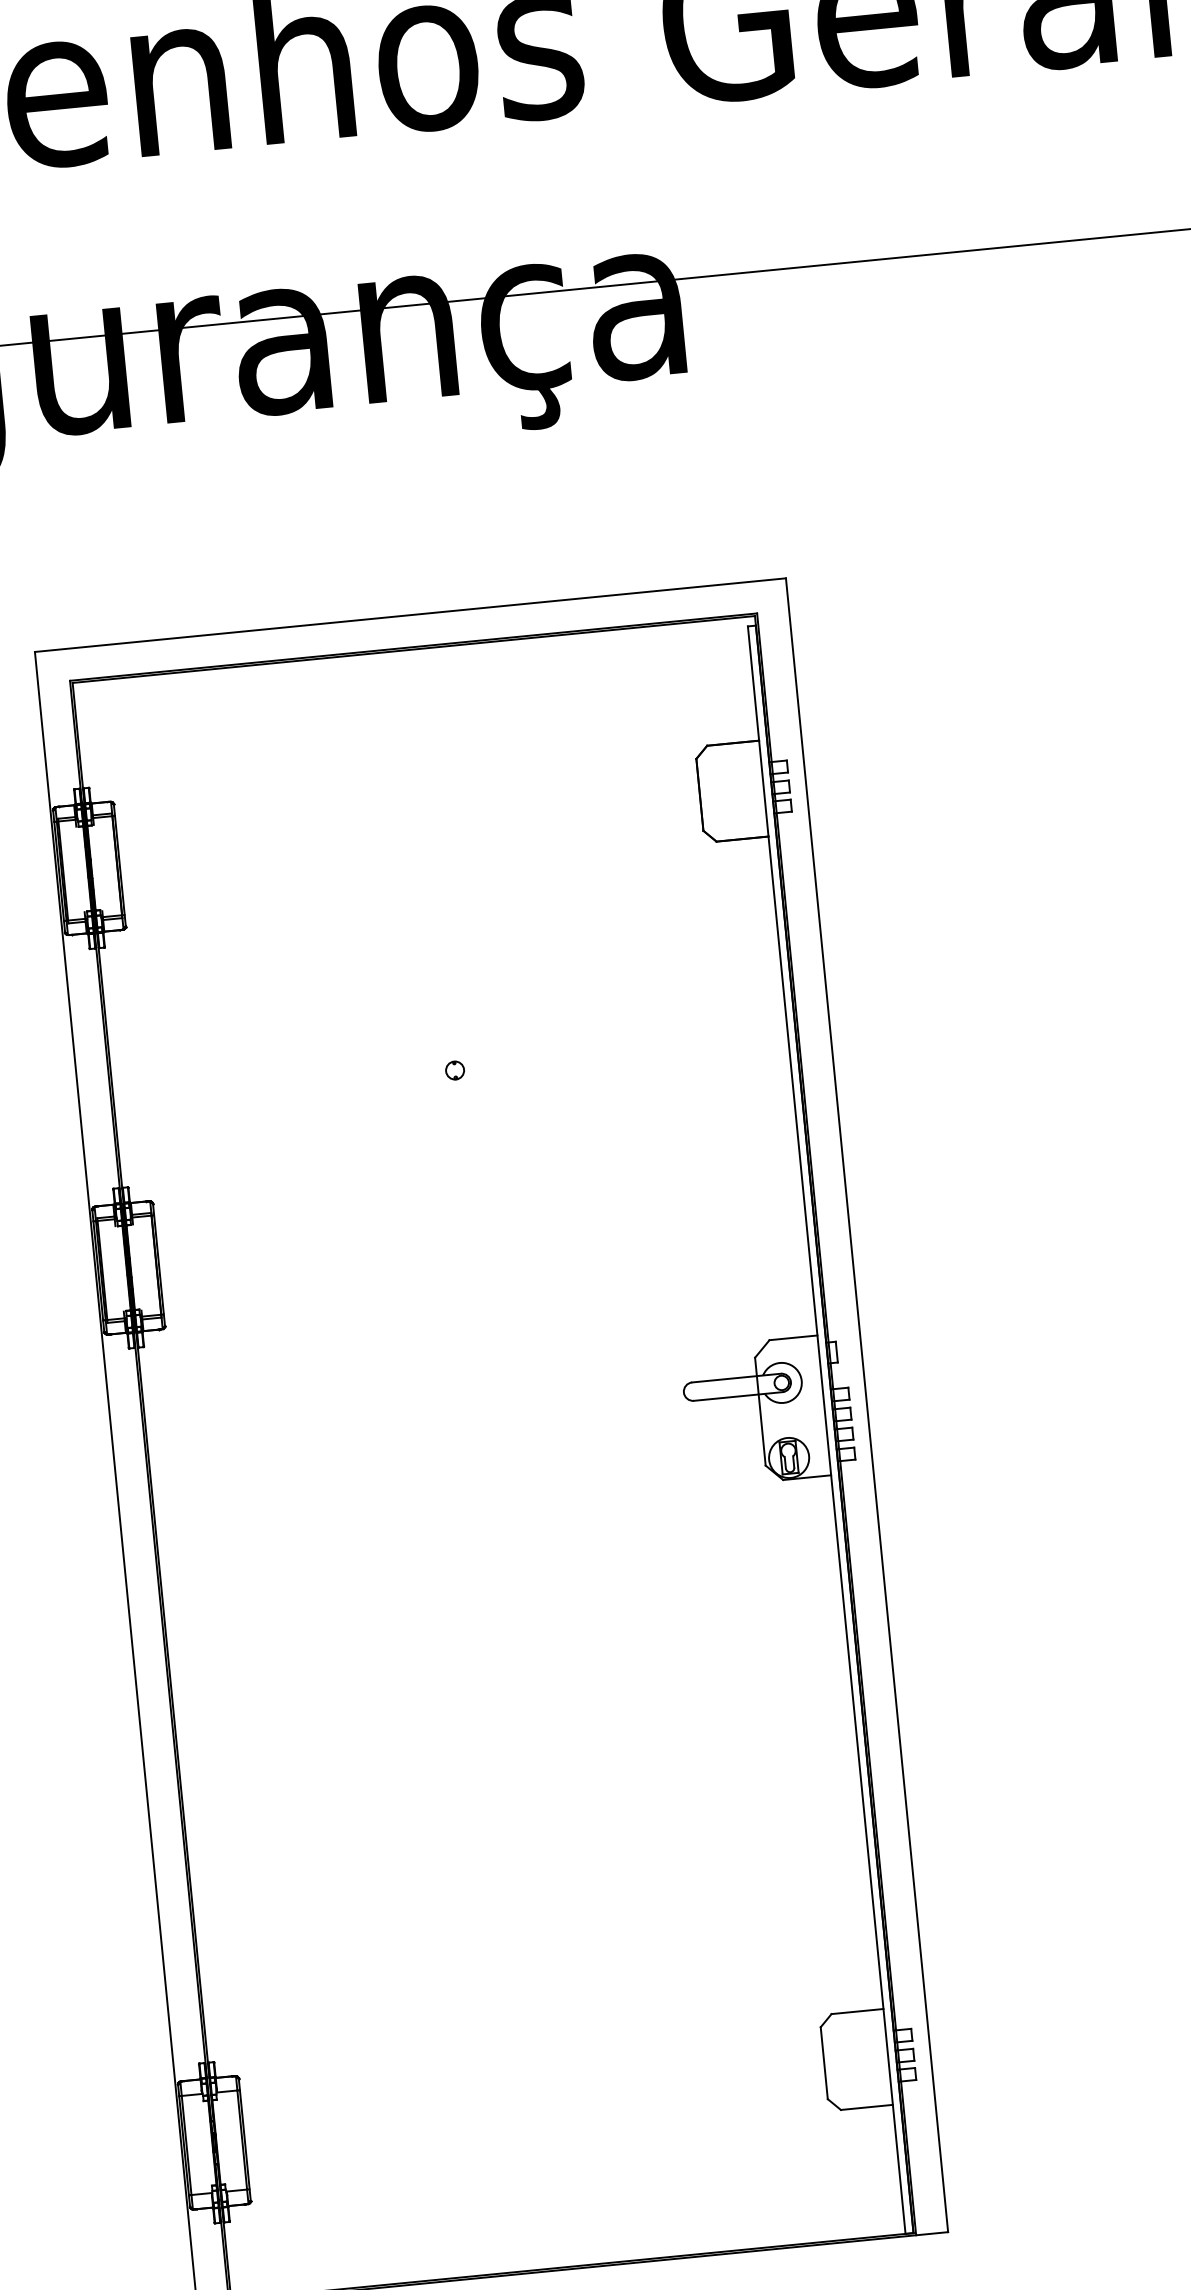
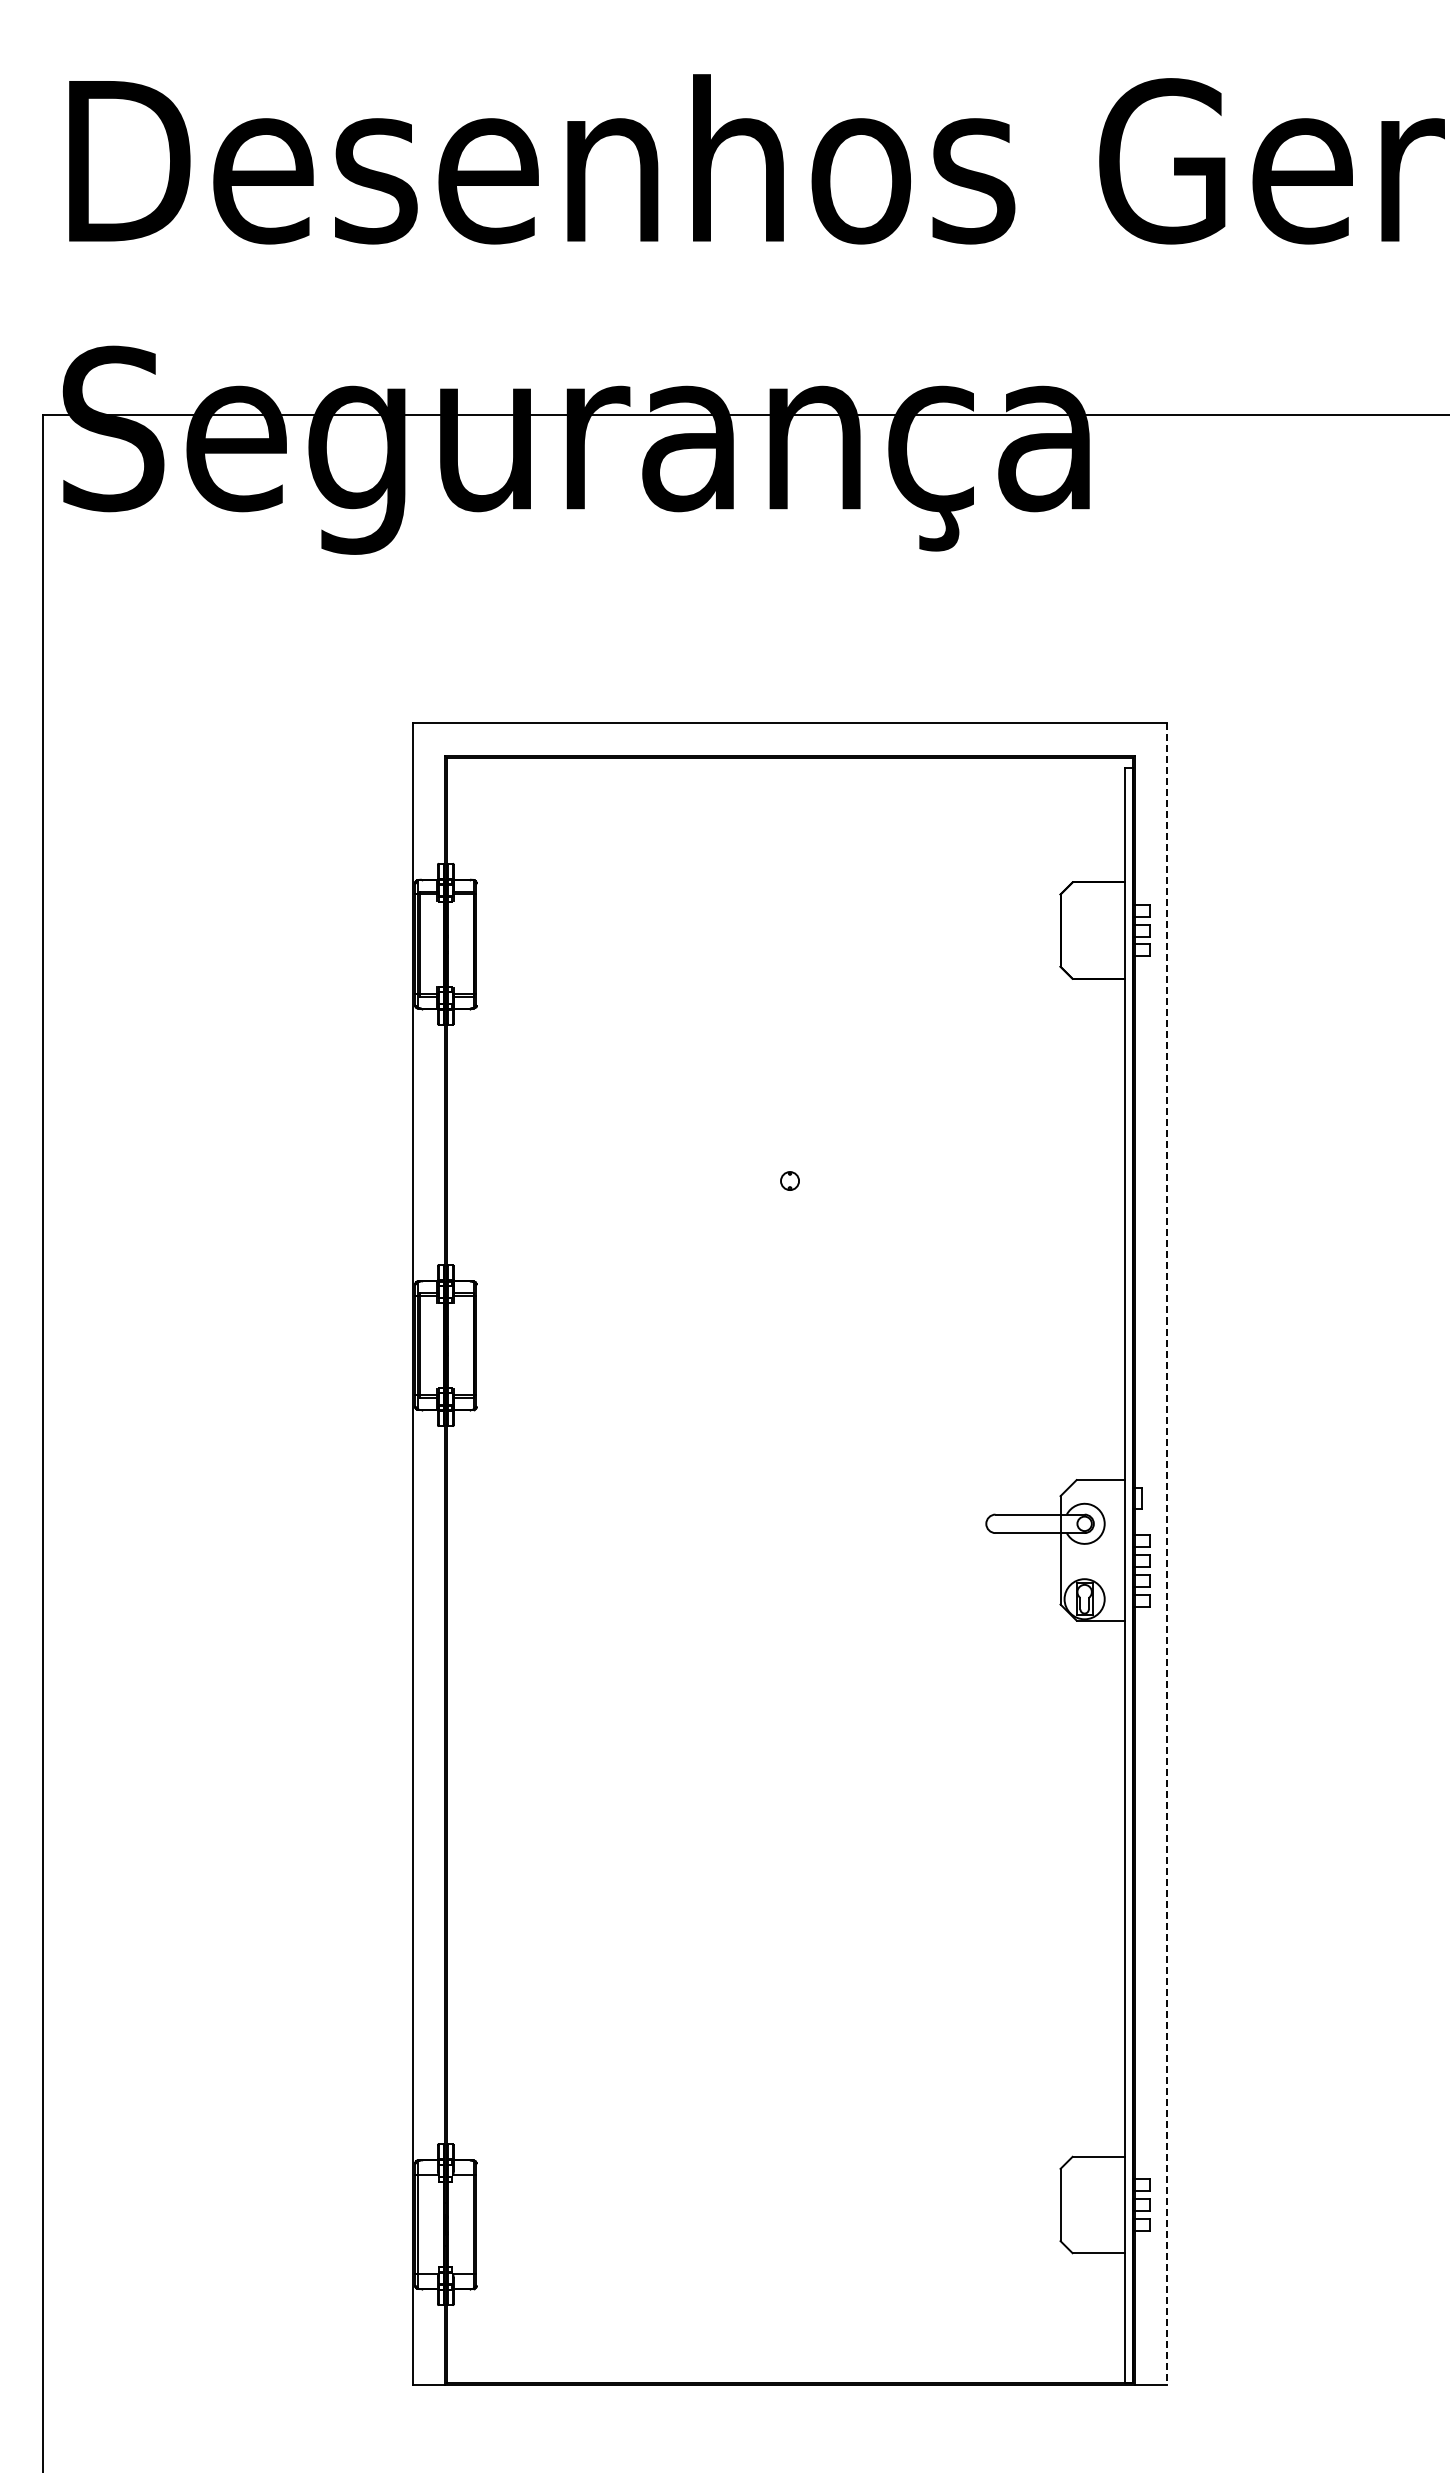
line: (867, 1405) -> (1167, 1554), solid -> dashed

